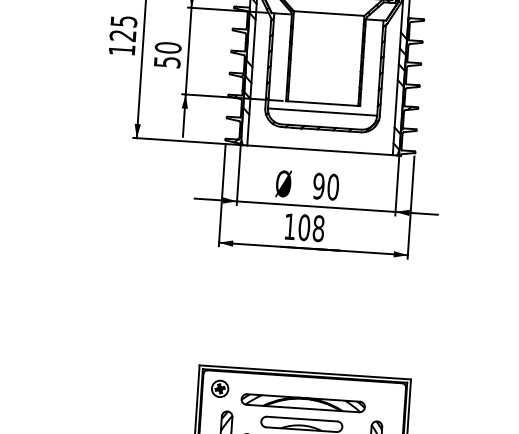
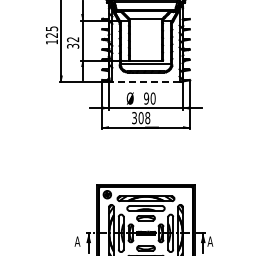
text: (168, 54) -> (73, 42), 50 -> 32
line: (318, 151) -> (145, 82), solid -> dashed
text: (289, 227) -> (134, 118), 108 -> 308

